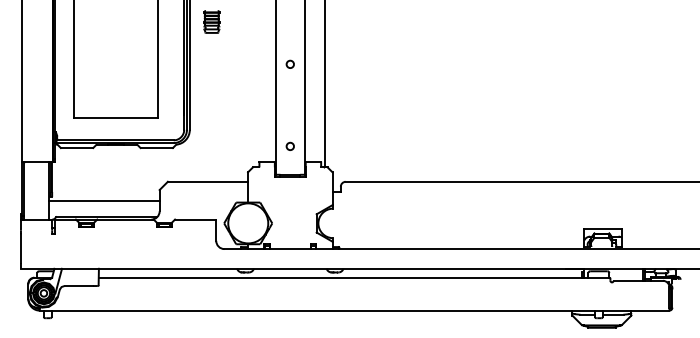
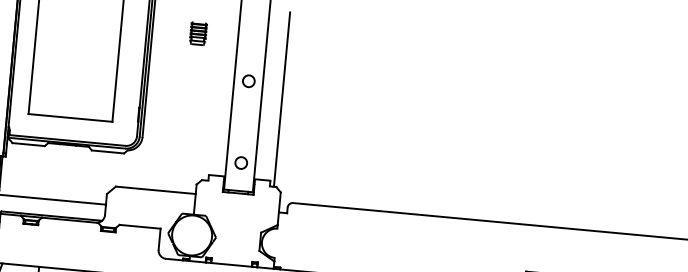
part: (211, 21) -> (198, 33), moved
circle: (289, 63) -> (247, 80), size x1.6
circle: (289, 145) -> (240, 161), size x1.6

